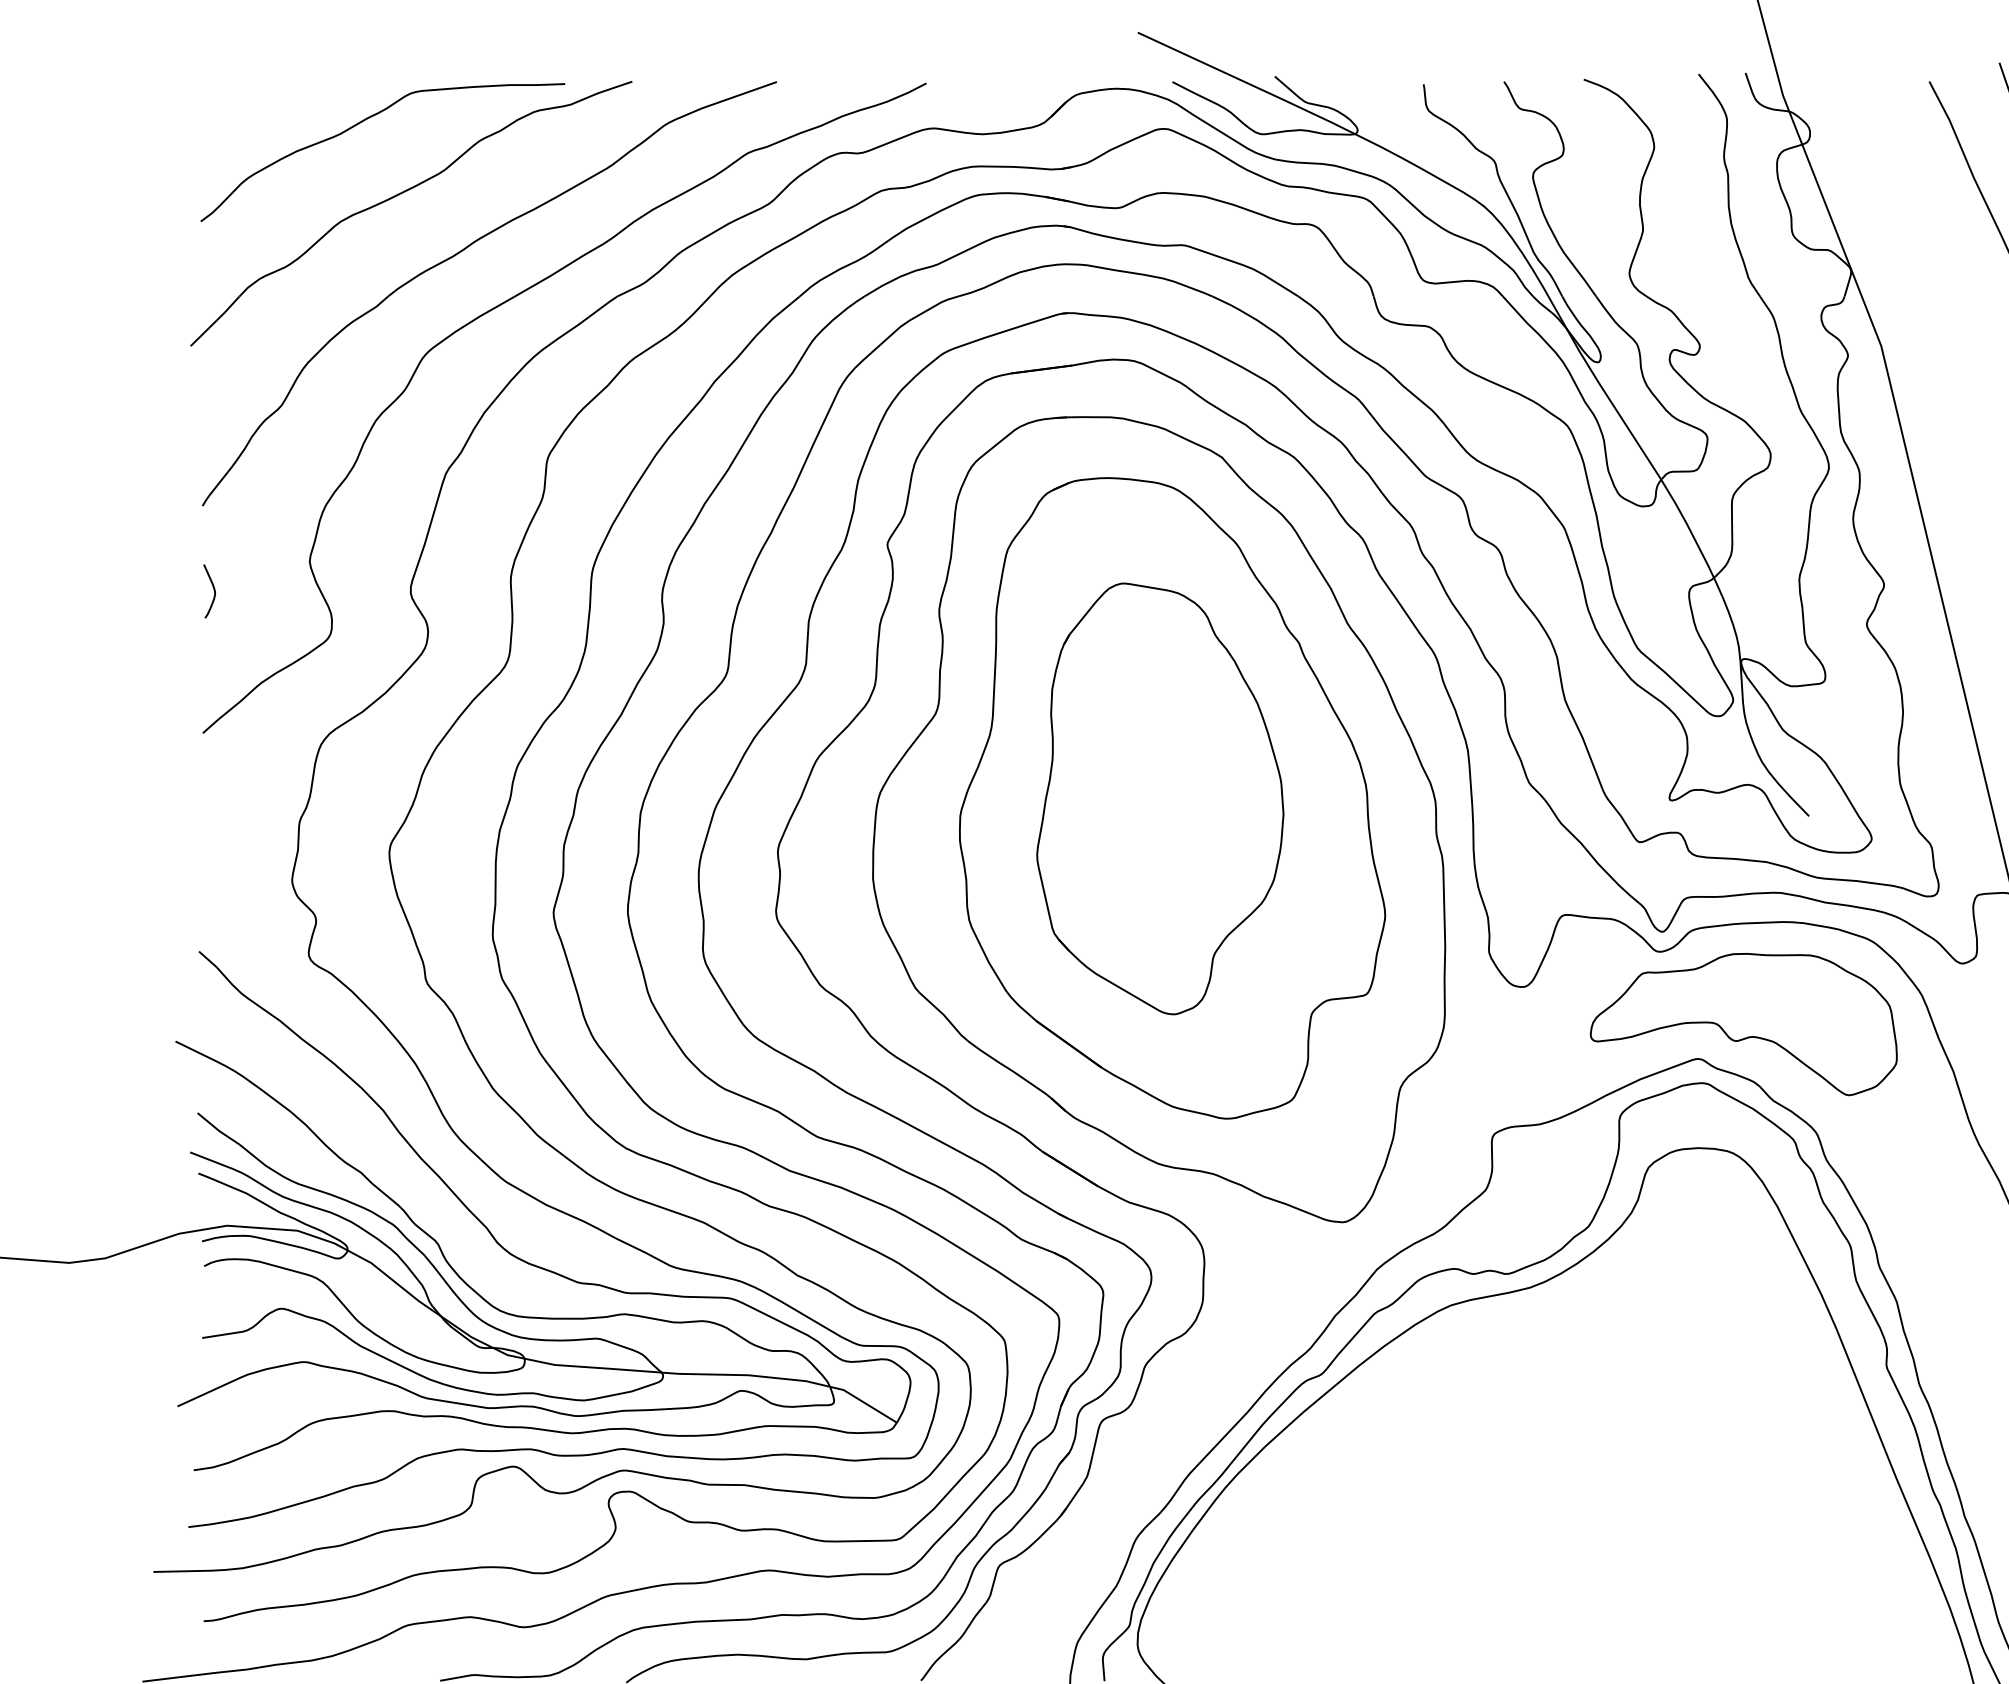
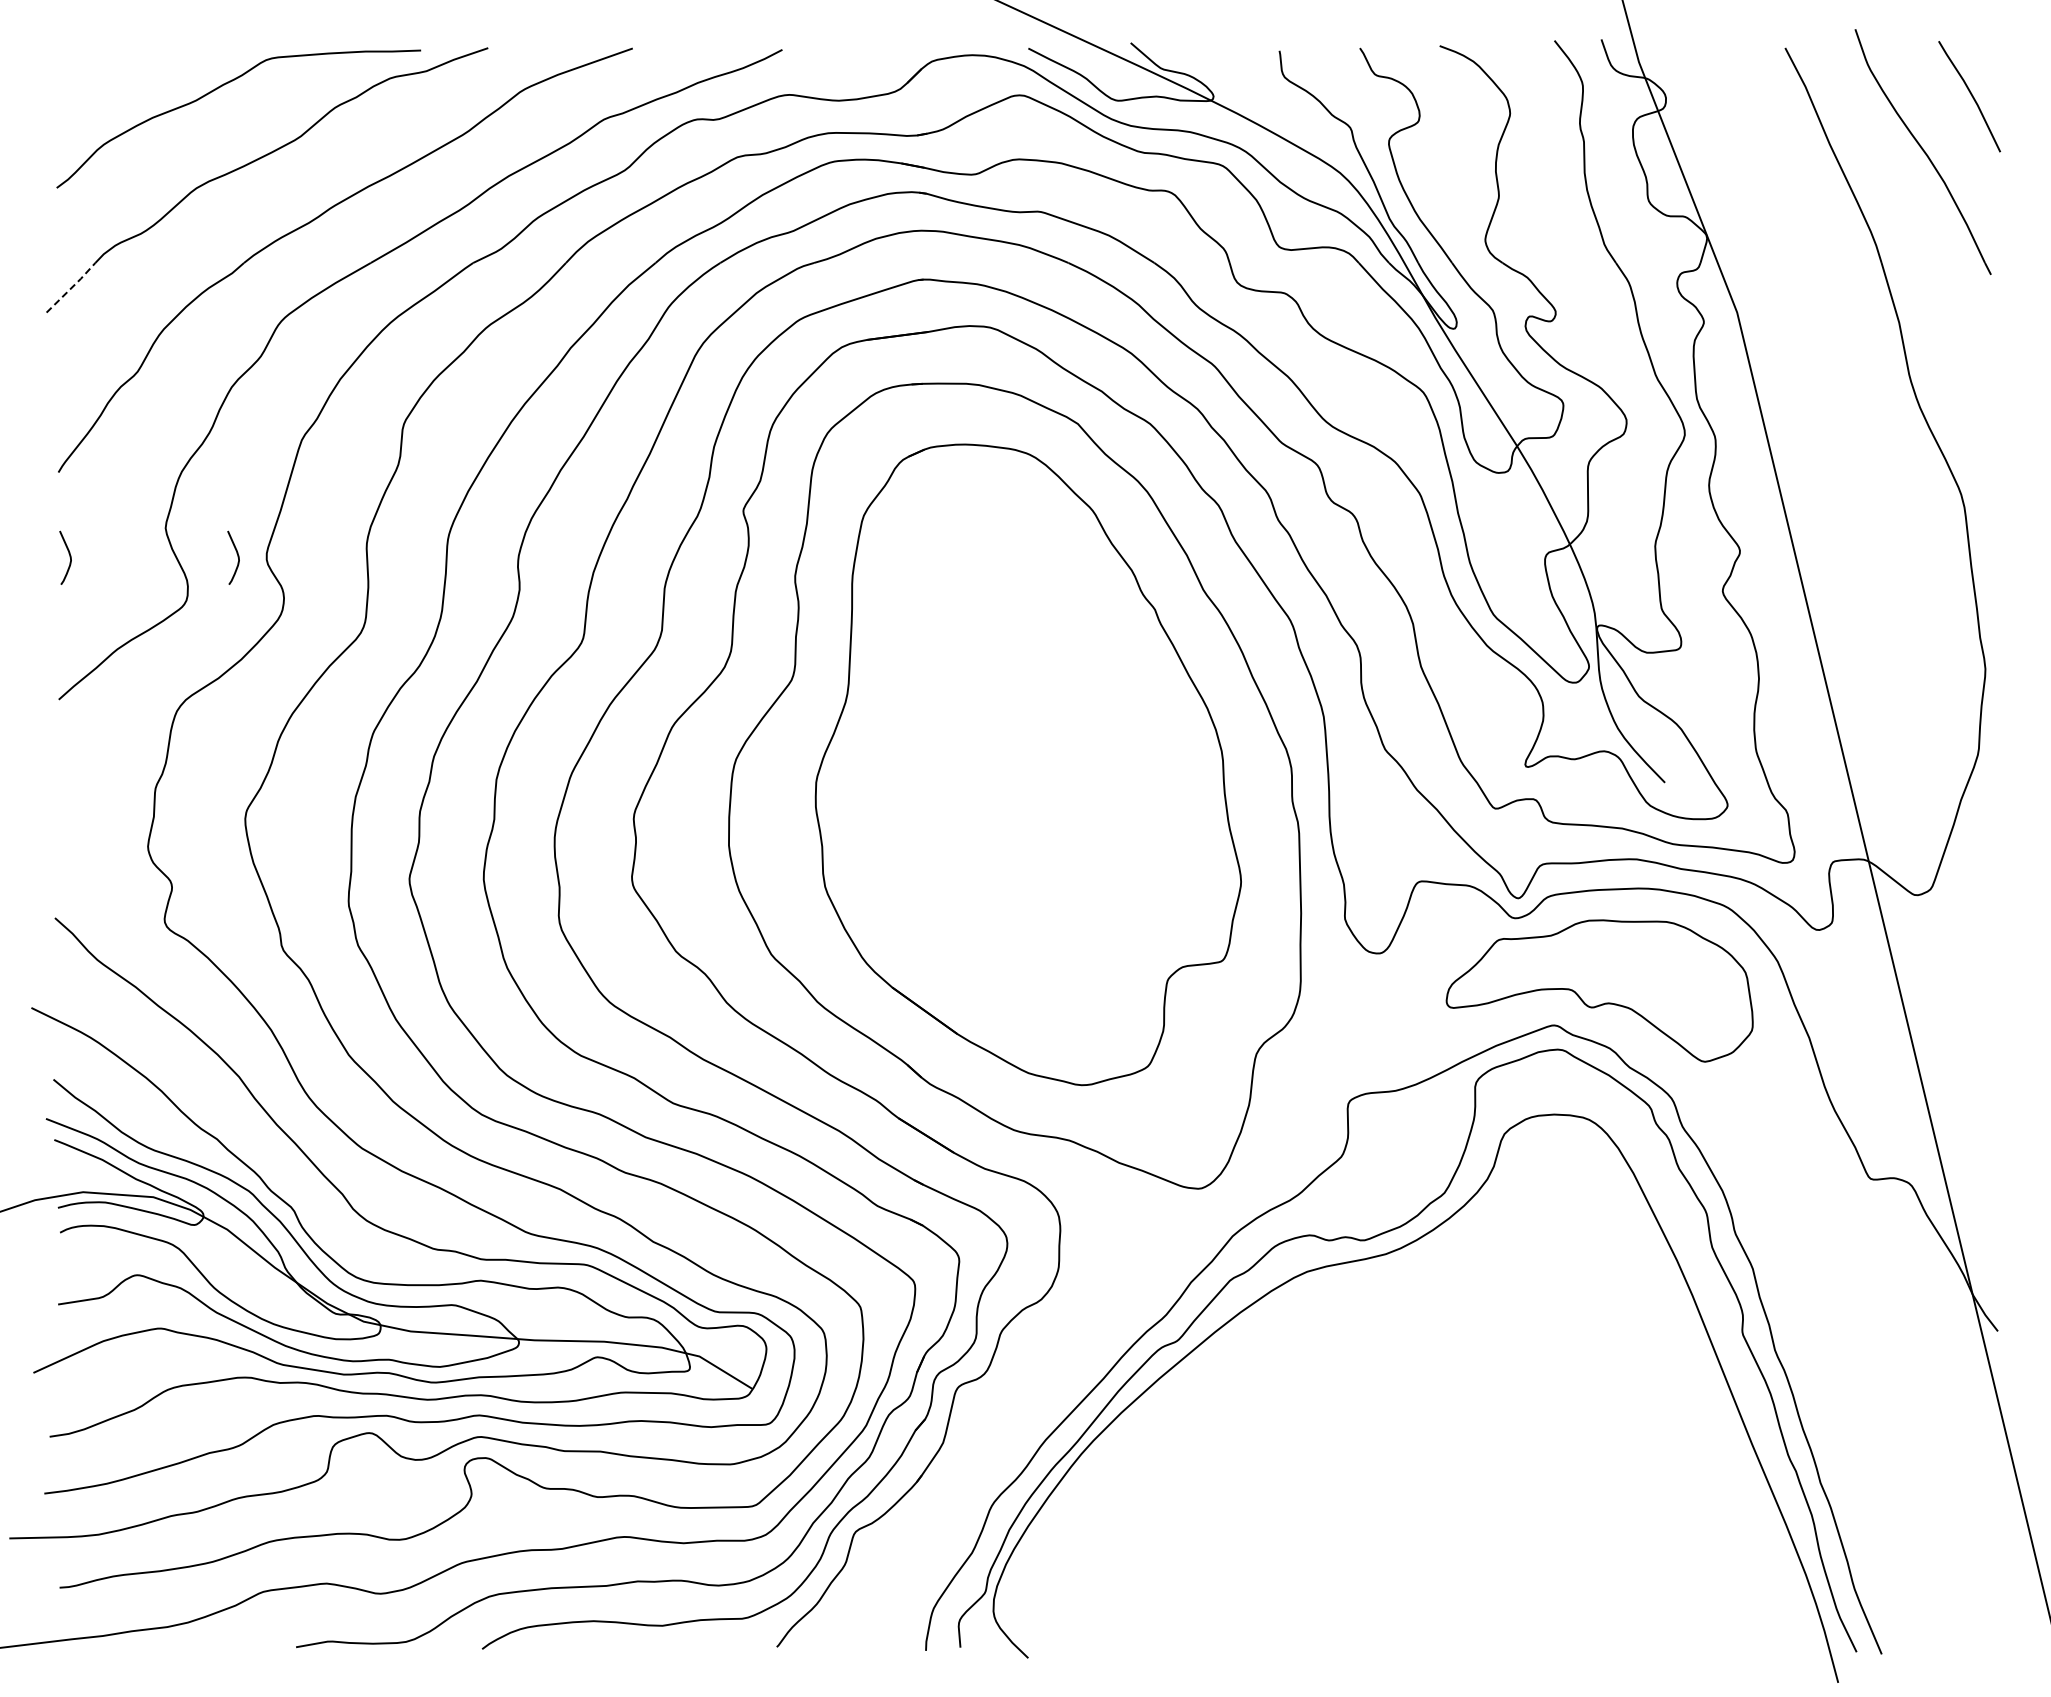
line: (215, 321) -> (71, 287), solid -> dashed
curve: (381, 591) -> (237, 557), added
part: (1160, 799) -> (1016, 765), removed

